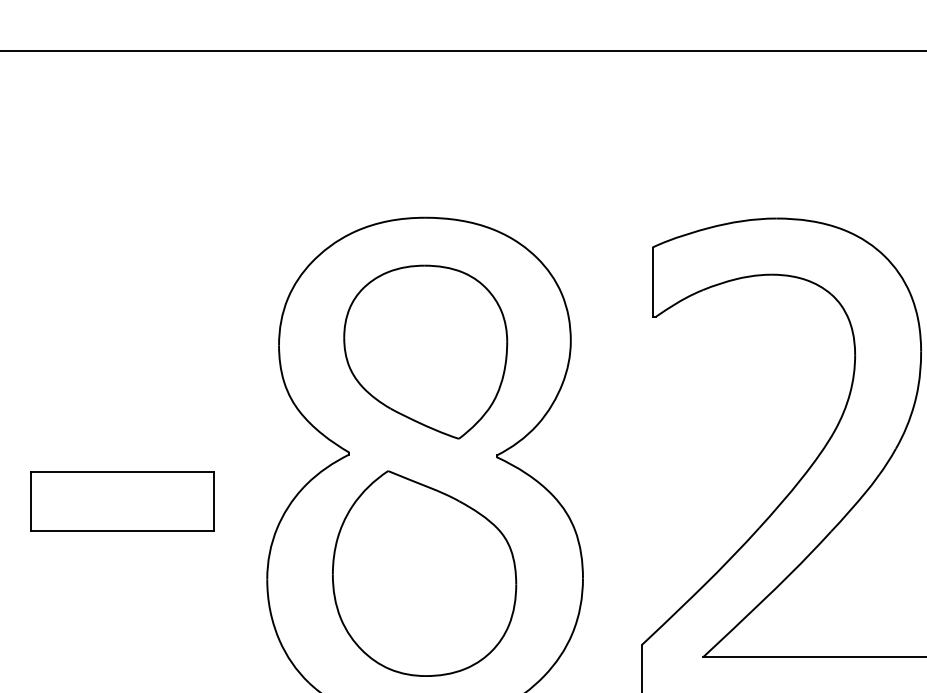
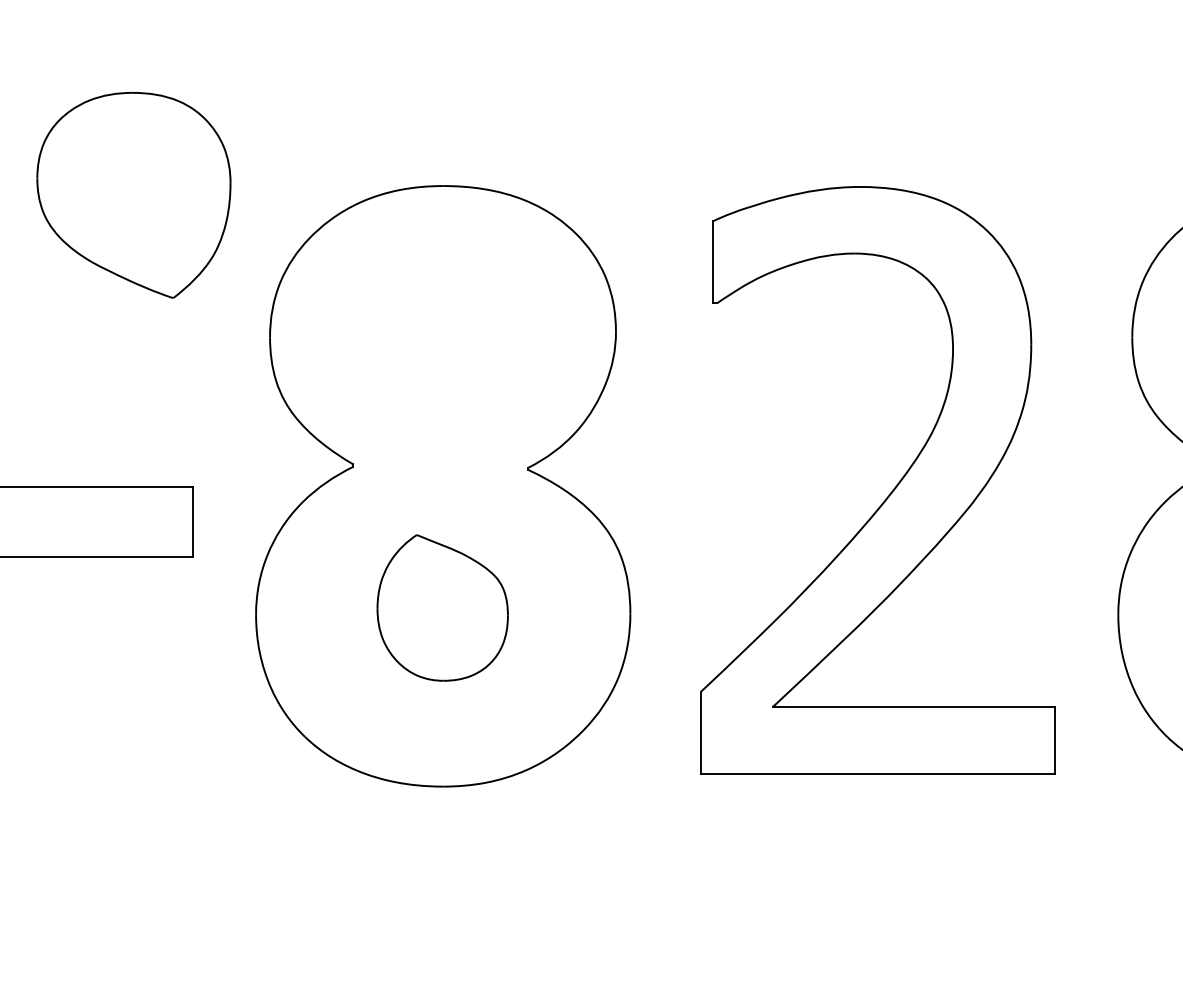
part: (425, 352) -> (133, 195), moved
part: (424, 573) -> (442, 607), size x0.6

